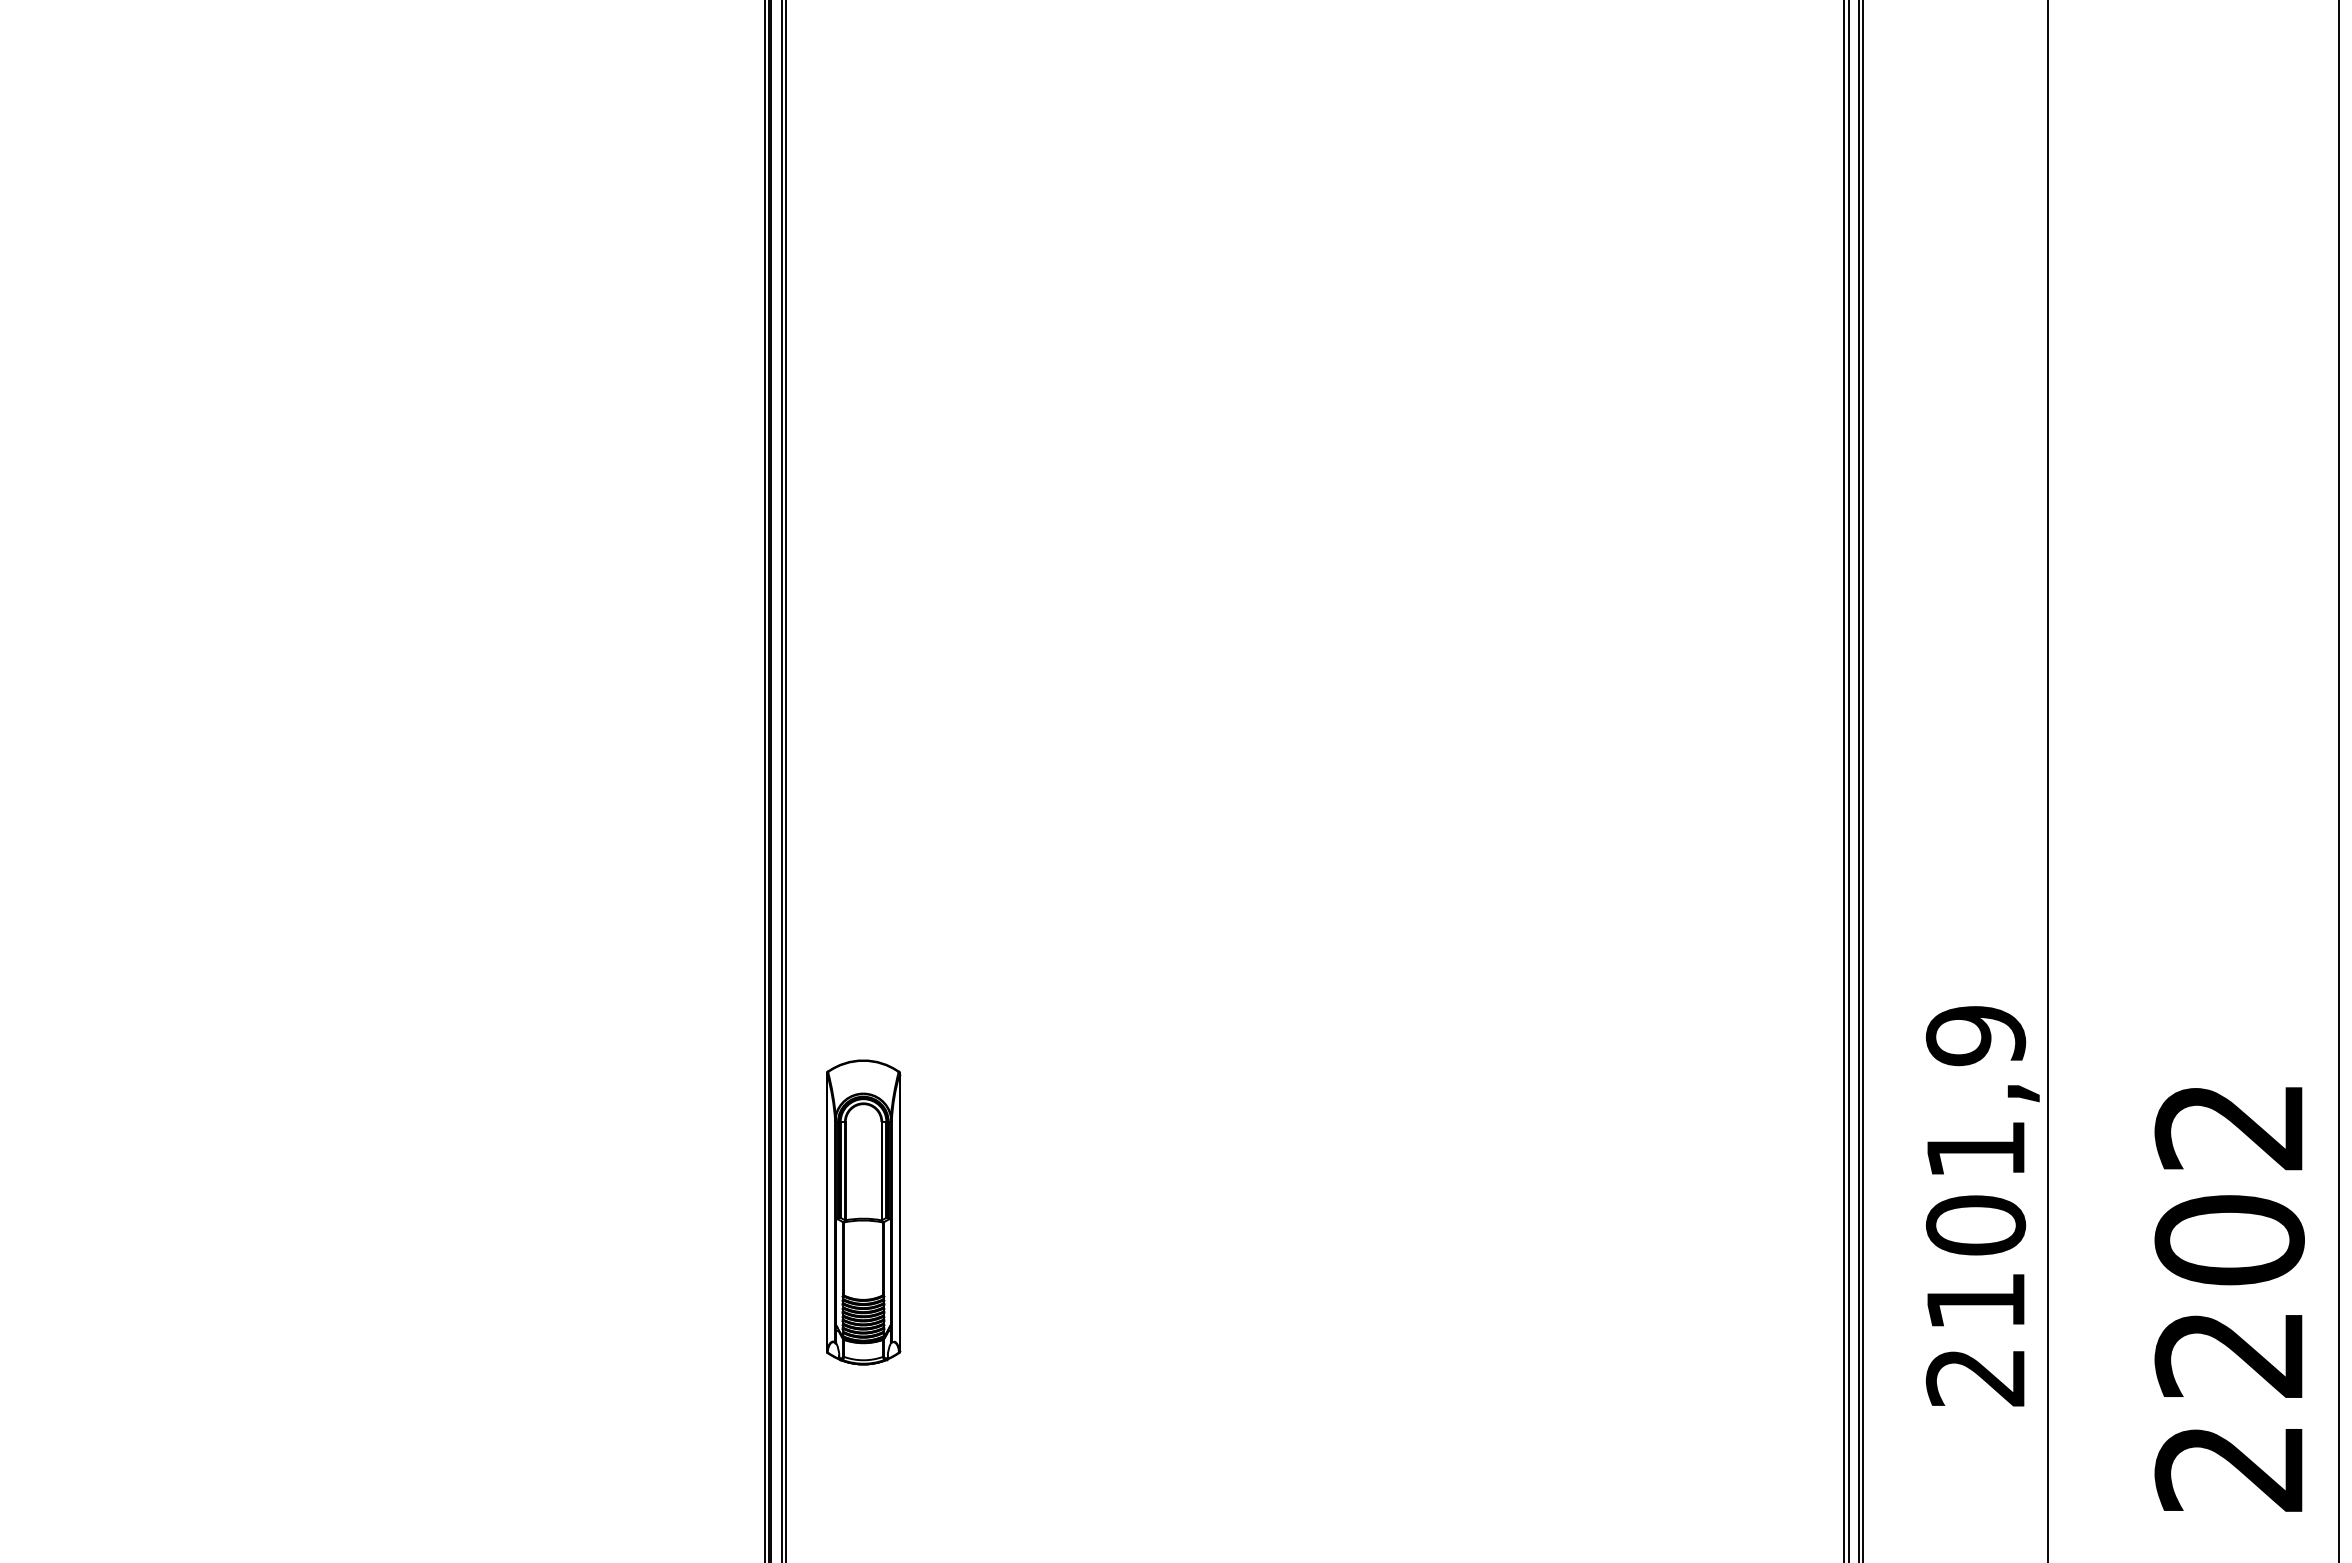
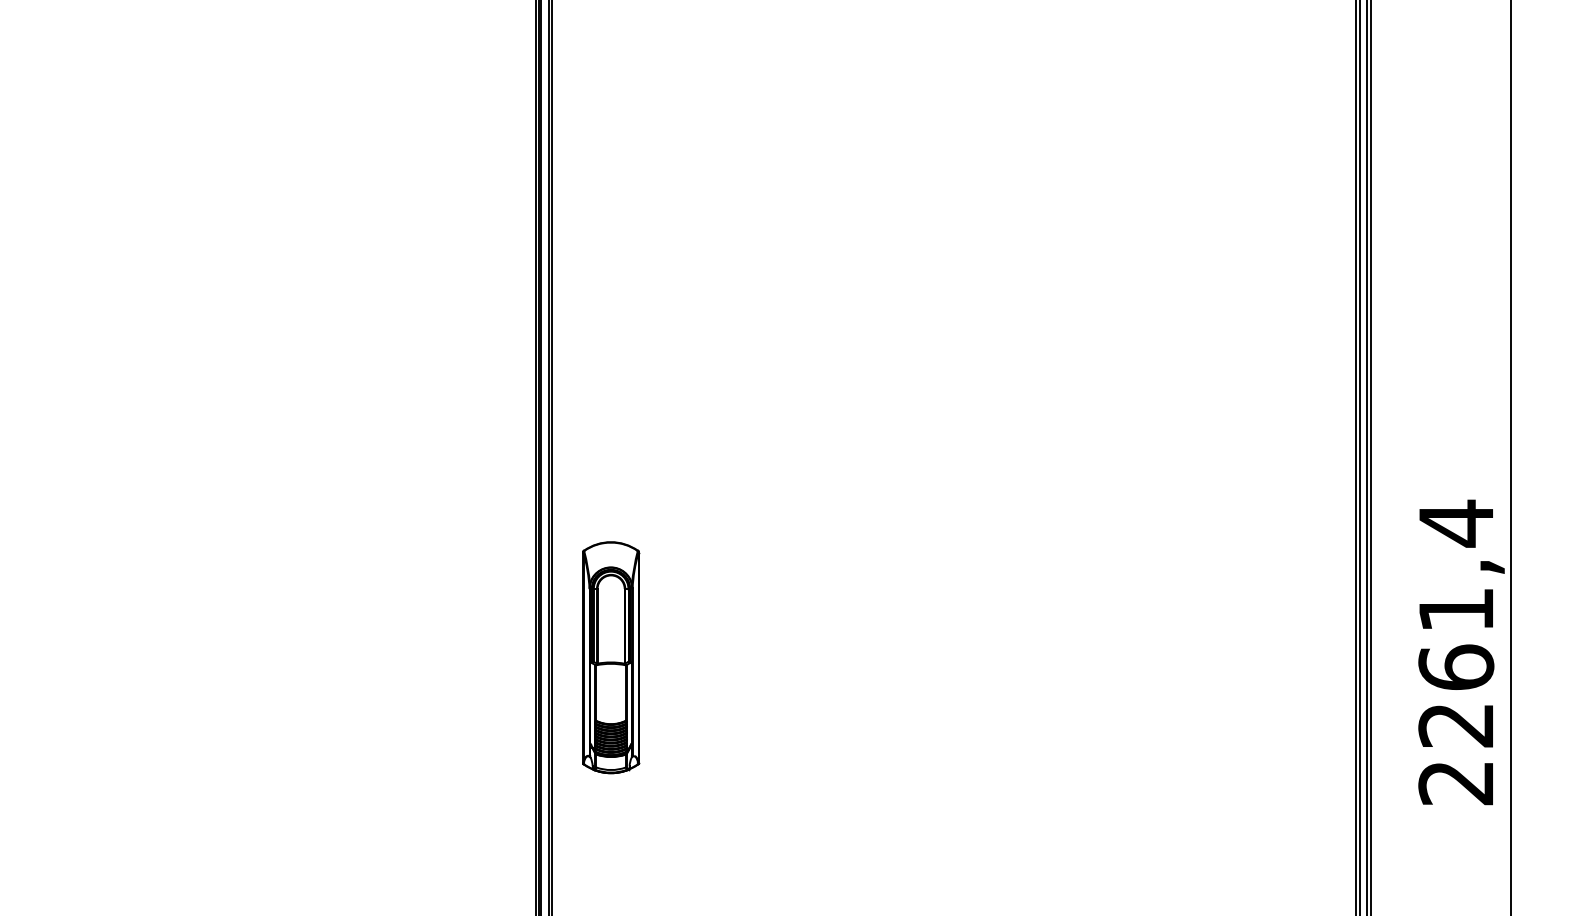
text: (1975, 1167) -> (1455, 623), 2101,9 -> 2261,4

